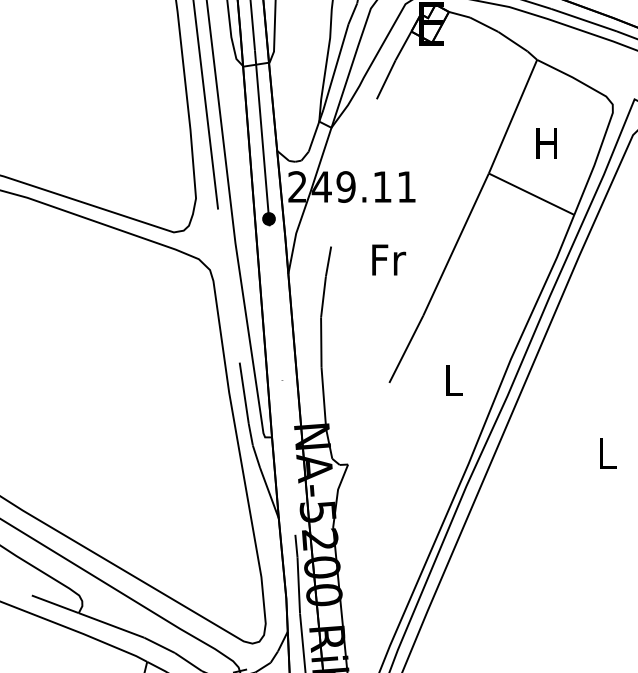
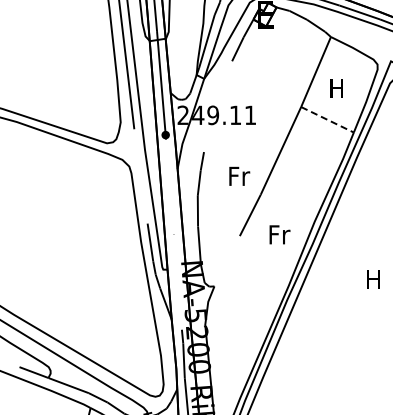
line: (531, 195) -> (327, 120), solid -> dashed
text: (388, 258) -> (239, 175), moved
text: (453, 380) -> (279, 234), L -> Fr
text: (606, 453) -> (373, 279), L -> H

